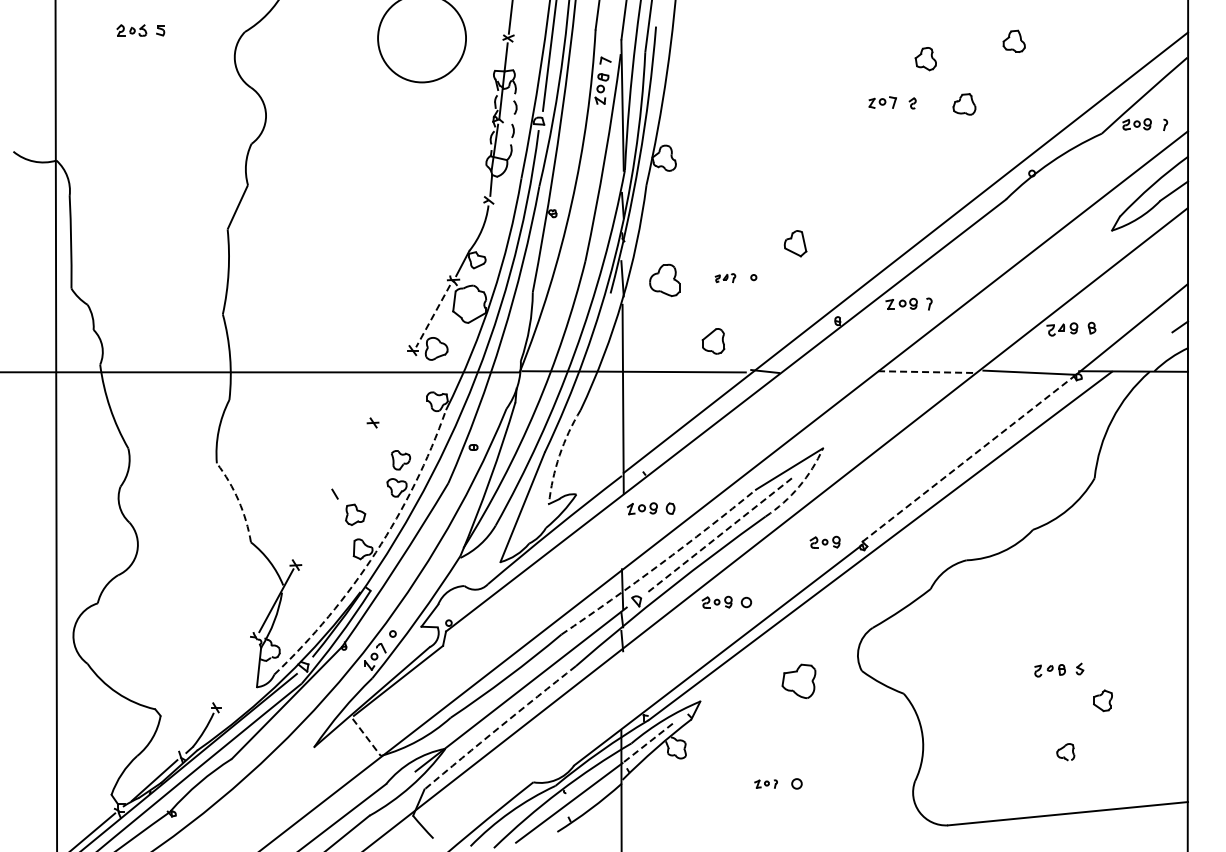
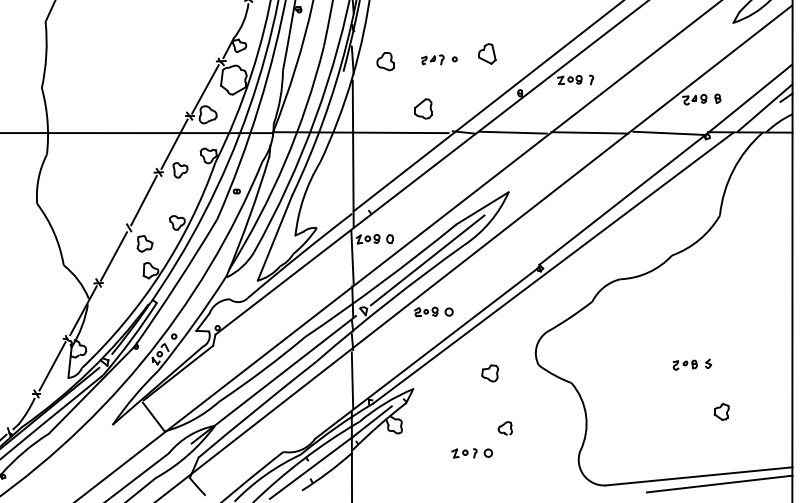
part: (795, 243) -> (487, 53), moved
part: (725, 277) -> (432, 59), size x1.43
part: (664, 280) -> (385, 61), size x0.71
line: (432, 316) -> (204, 89), dashed -> solid
line: (1153, 339) -> (765, 107), added
line: (828, 371) -> (512, 132), added
line: (927, 372) -> (589, 133), dashed -> solid
line: (393, 386) -> (174, 144), added
arc: (559, 455) -> (303, 197), dashed -> solid
line: (353, 458) -> (143, 200), added
line: (969, 458) -> (622, 200), dashed -> solid
part: (401, 460) -> (180, 170), moved
arc: (799, 486) -> (490, 221), dashed -> solid
arc: (238, 500) -> (54, 232), dashed -> solid
line: (315, 530) -> (113, 256), added
line: (621, 532) -> (351, 257), added
line: (718, 536) -> (427, 260), dashed -> solid
part: (824, 541) -> (509, 264), removed
arc: (375, 552) -> (160, 273), dashed -> solid
arc: (660, 564) -> (382, 282), dashed -> solid
line: (236, 672) -> (52, 366), added
part: (799, 681) -> (490, 373), size x0.62
line: (622, 690) -> (352, 380), added
part: (1102, 700) -> (721, 411), moved
arc: (499, 727) -> (257, 409), dashed -> solid
line: (367, 737) -> (154, 417), dashed -> solid
line: (647, 743) -> (372, 421), dashed -> solid
part: (1065, 752) -> (505, 428), moved
part: (765, 783) -> (463, 452), size x1.43
line: (1094, 823) -> (719, 483), added

